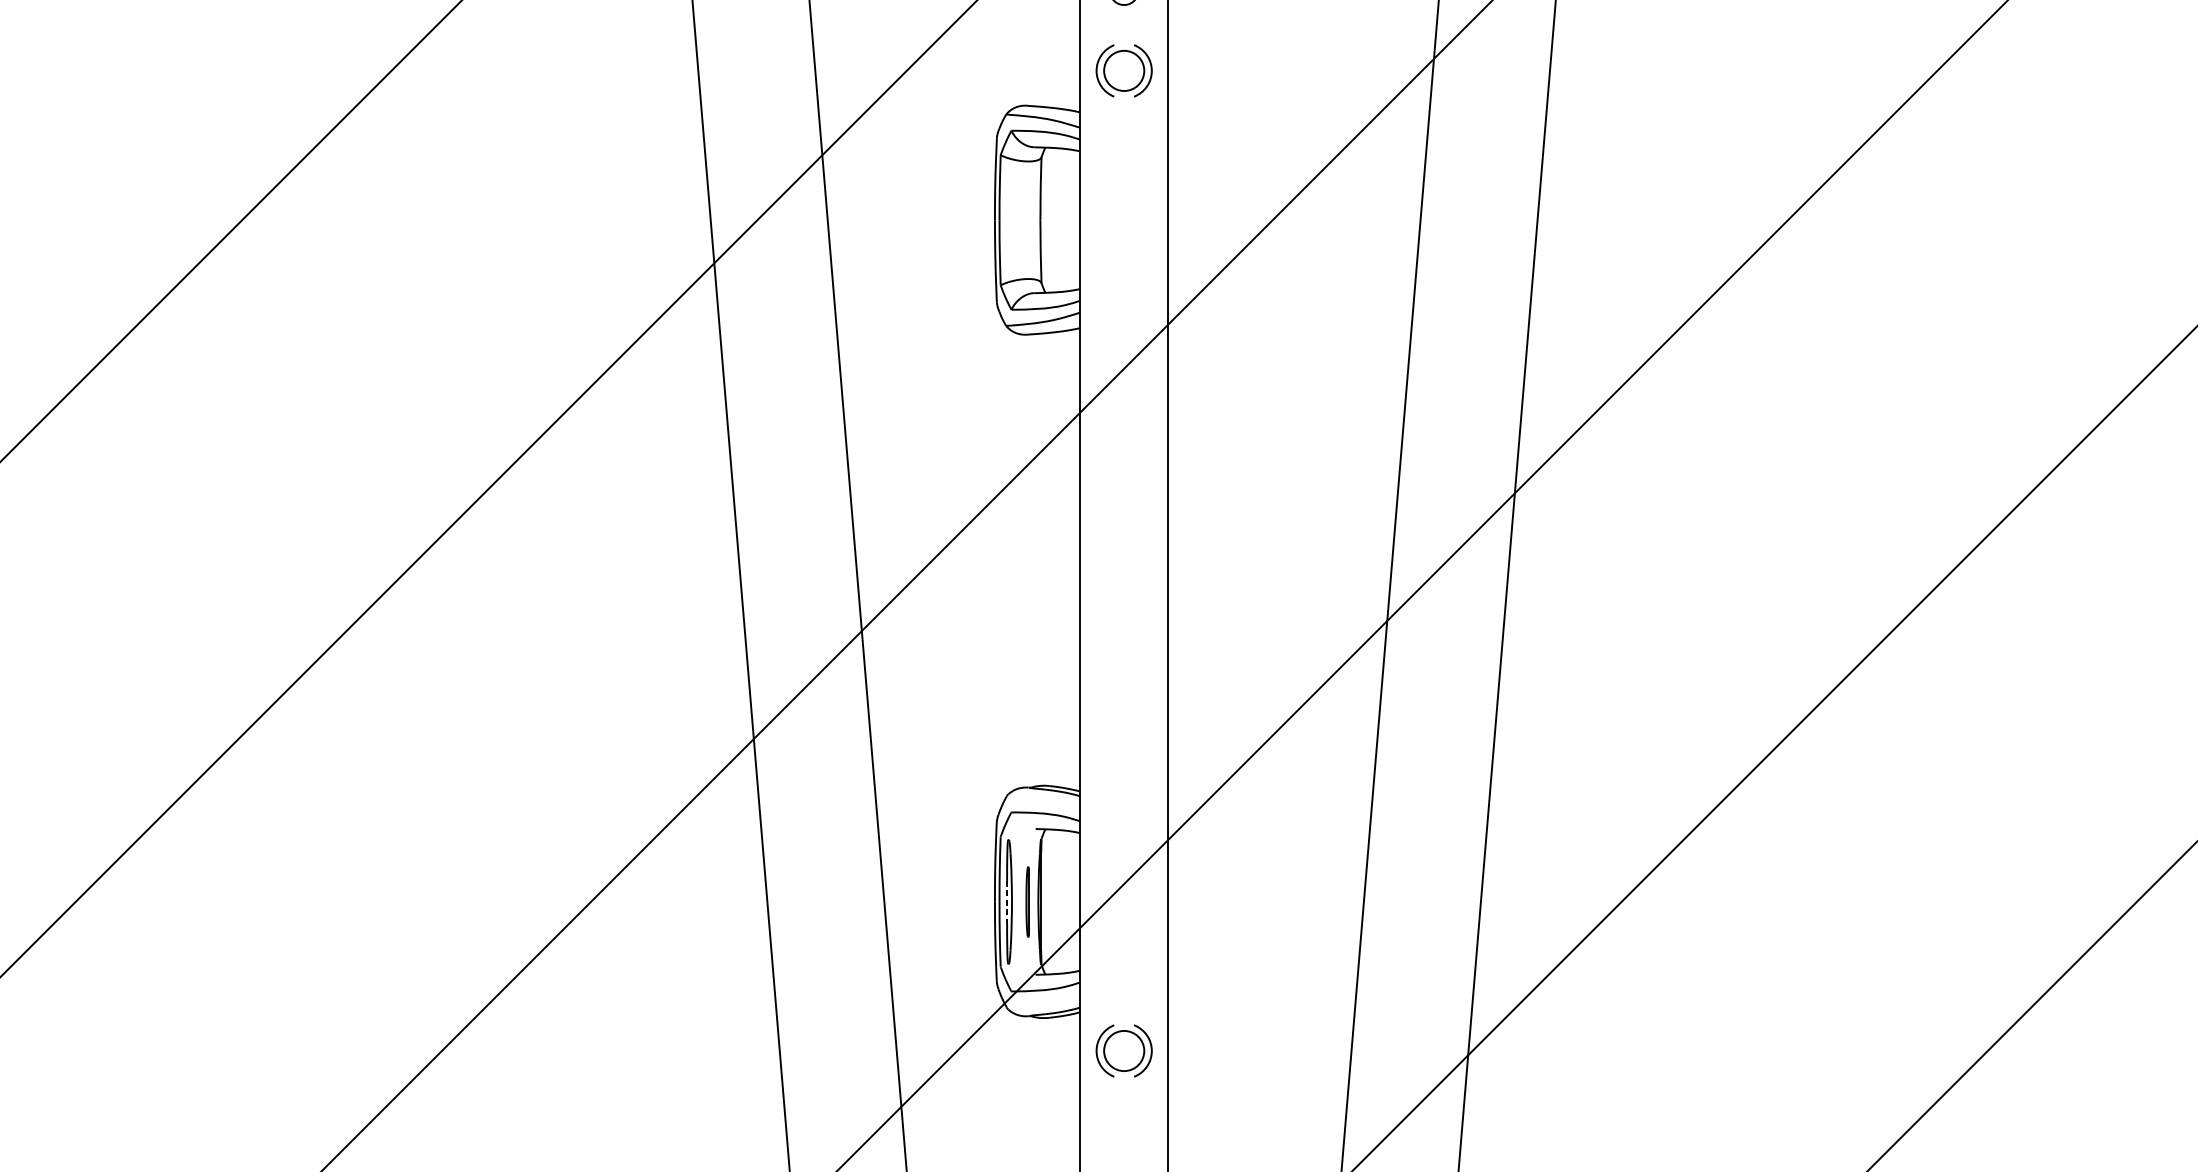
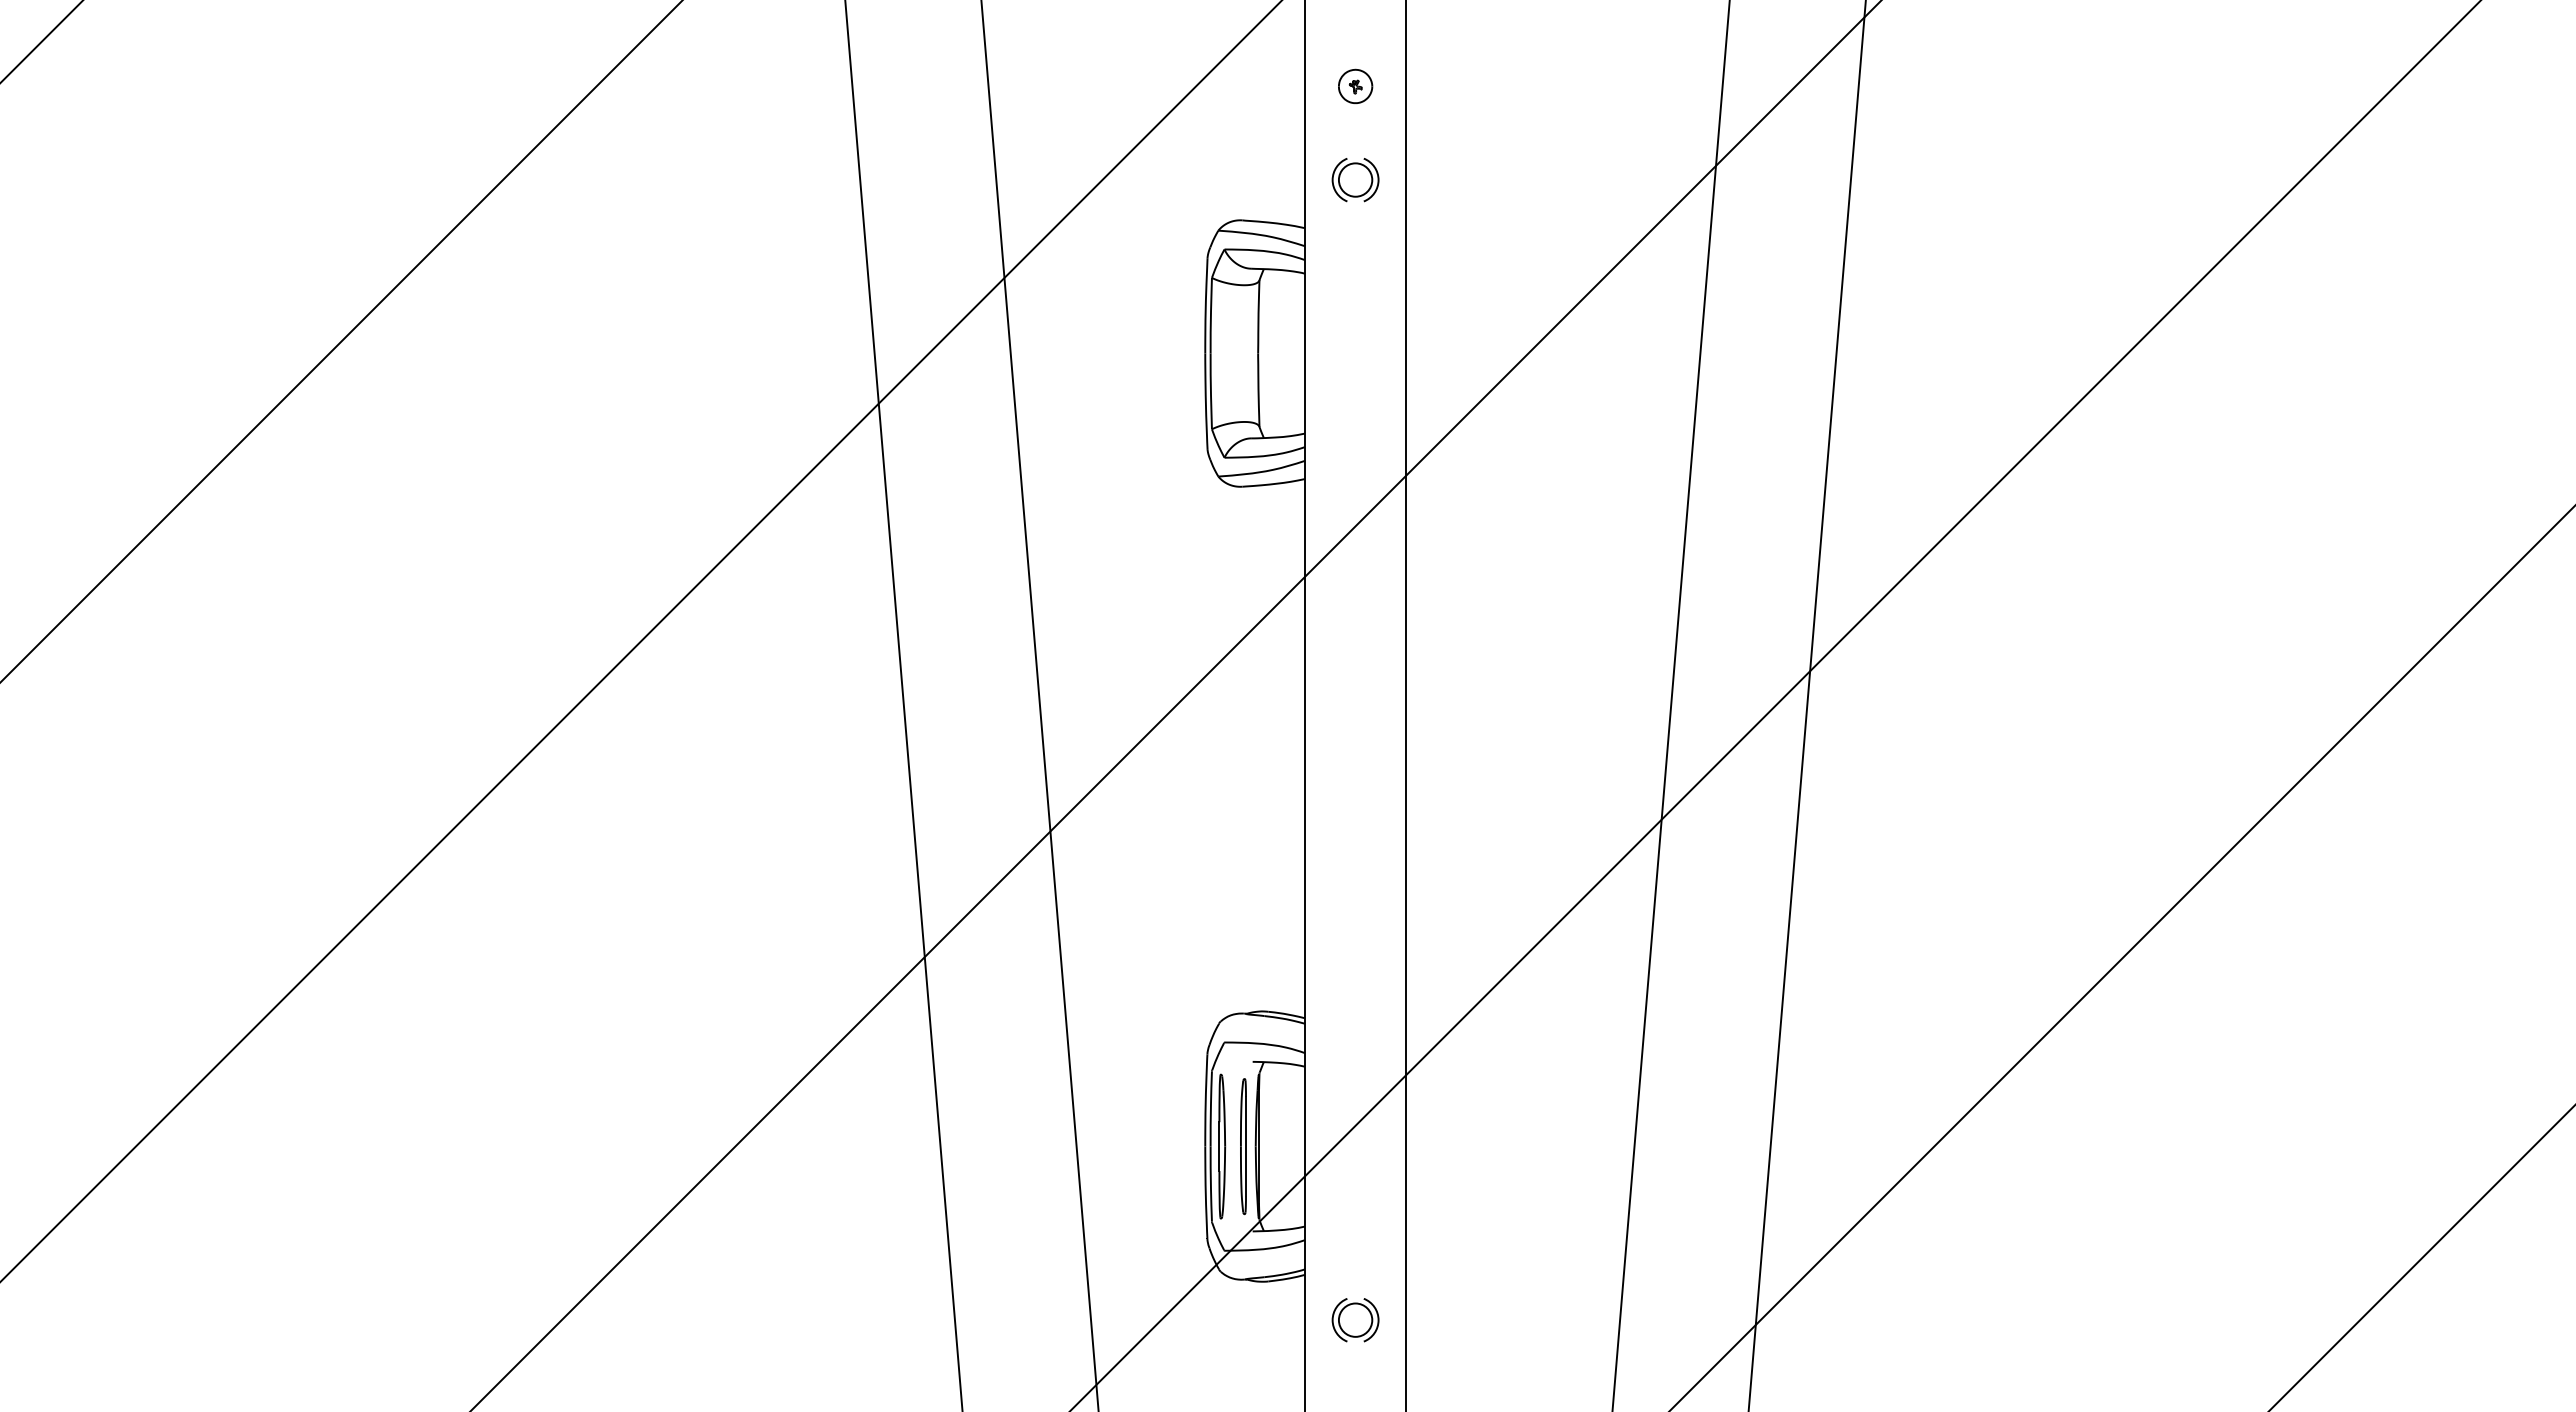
part: (1124, 71) -> (1355, 180), size x0.71
part: (1027, 901) -> (1243, 1146), size x1.67
line: (1007, 902) -> (1219, 1147), dashed -> solid
part: (1124, 1051) -> (1355, 1320), size x0.71

